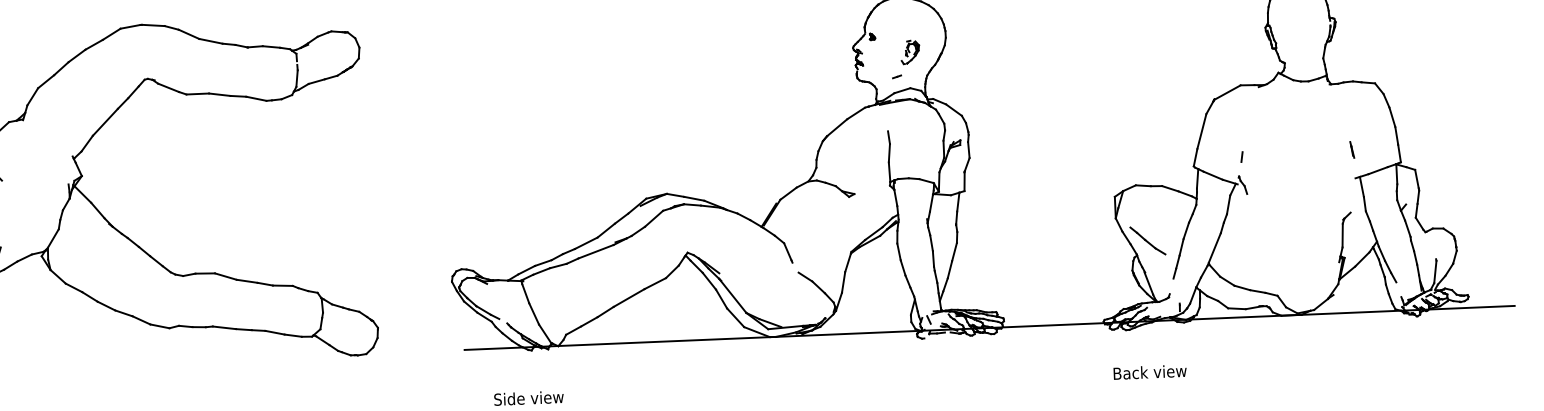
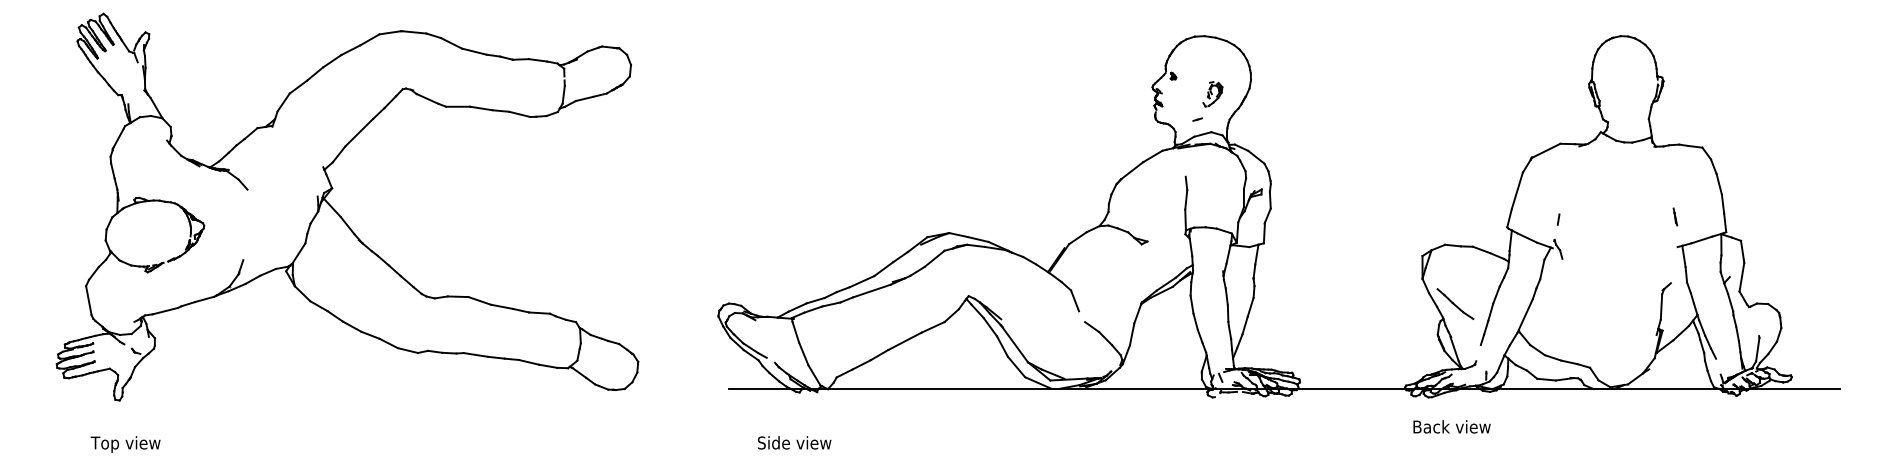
text: (1149, 371) -> (1451, 426), moved

